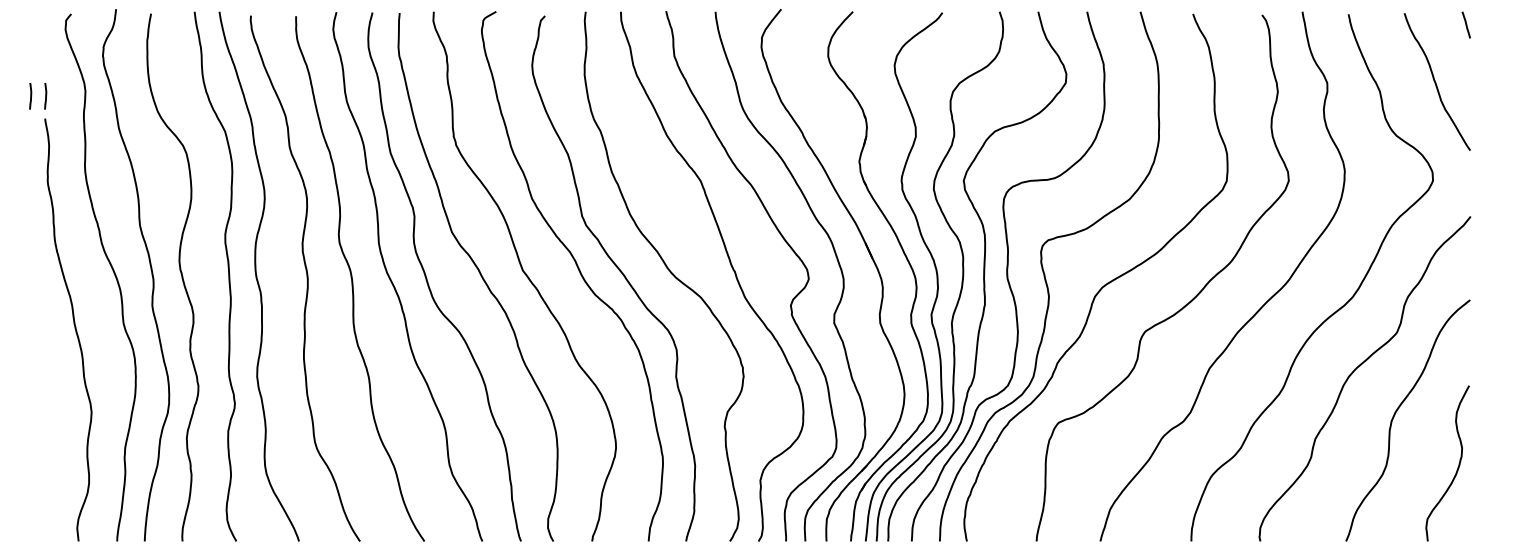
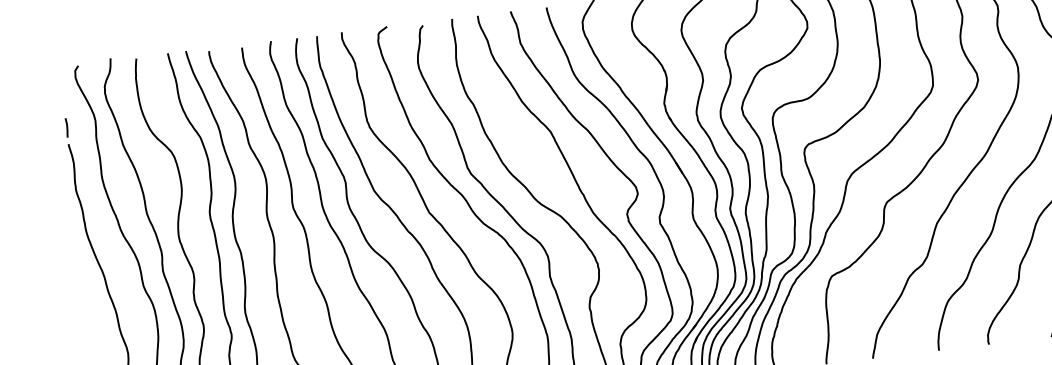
line: (30, 96) -> (55, 129), removed

